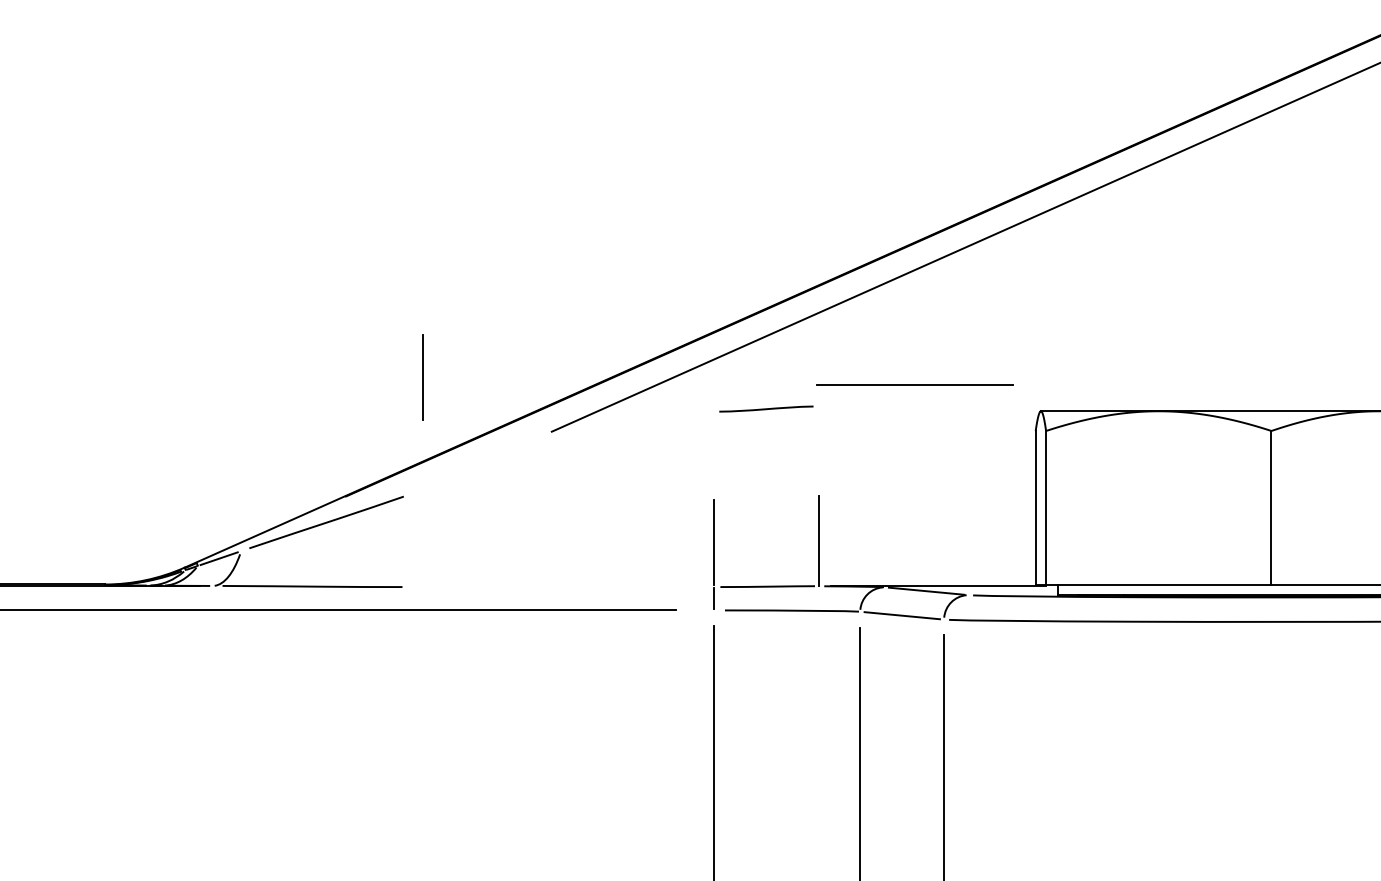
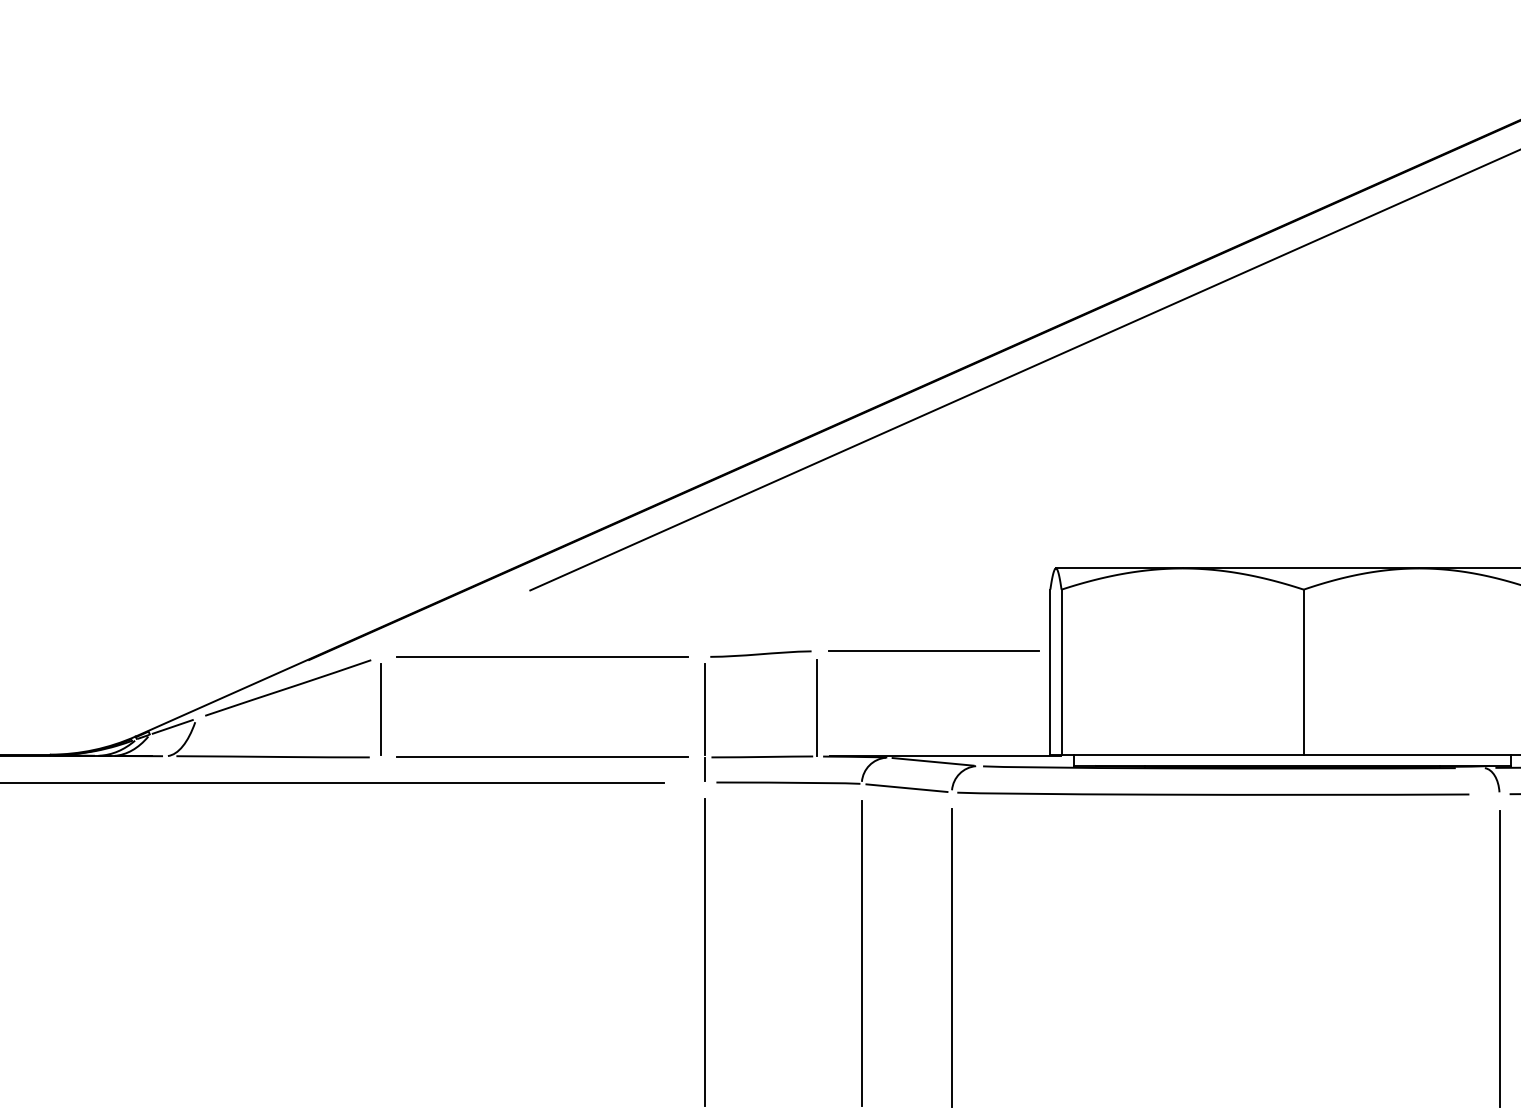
line: (422, 377) -> (380, 709), moved
line: (914, 384) -> (933, 650), moved
line: (766, 408) -> (760, 653), moved
line: (563, 494) -> (542, 657), added
line: (563, 587) -> (542, 757), added

